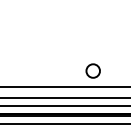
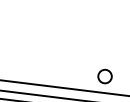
circle: (92, 70) -> (104, 75), moved

